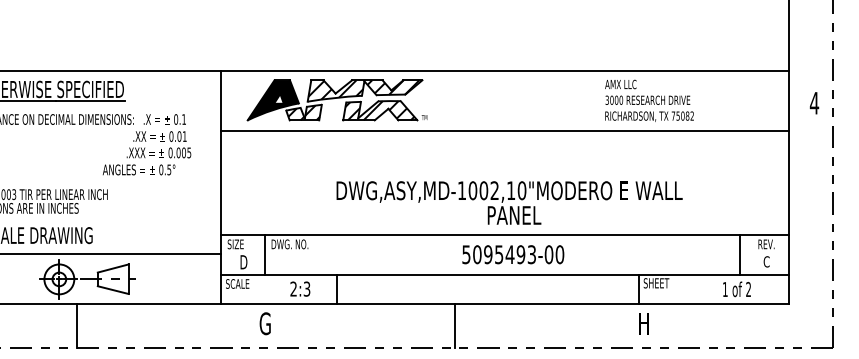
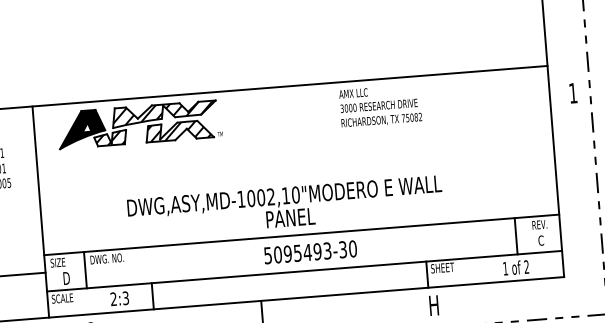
text: (649, 100) -> (380, 105), moved
text: (814, 103) -> (573, 93), 4 -> 1
line: (504, 130) -> (293, 140), removed
text: (509, 202) -> (285, 206), moved
text: (548, 254) -> (342, 249), 5095493-00 -> 5095493-30

